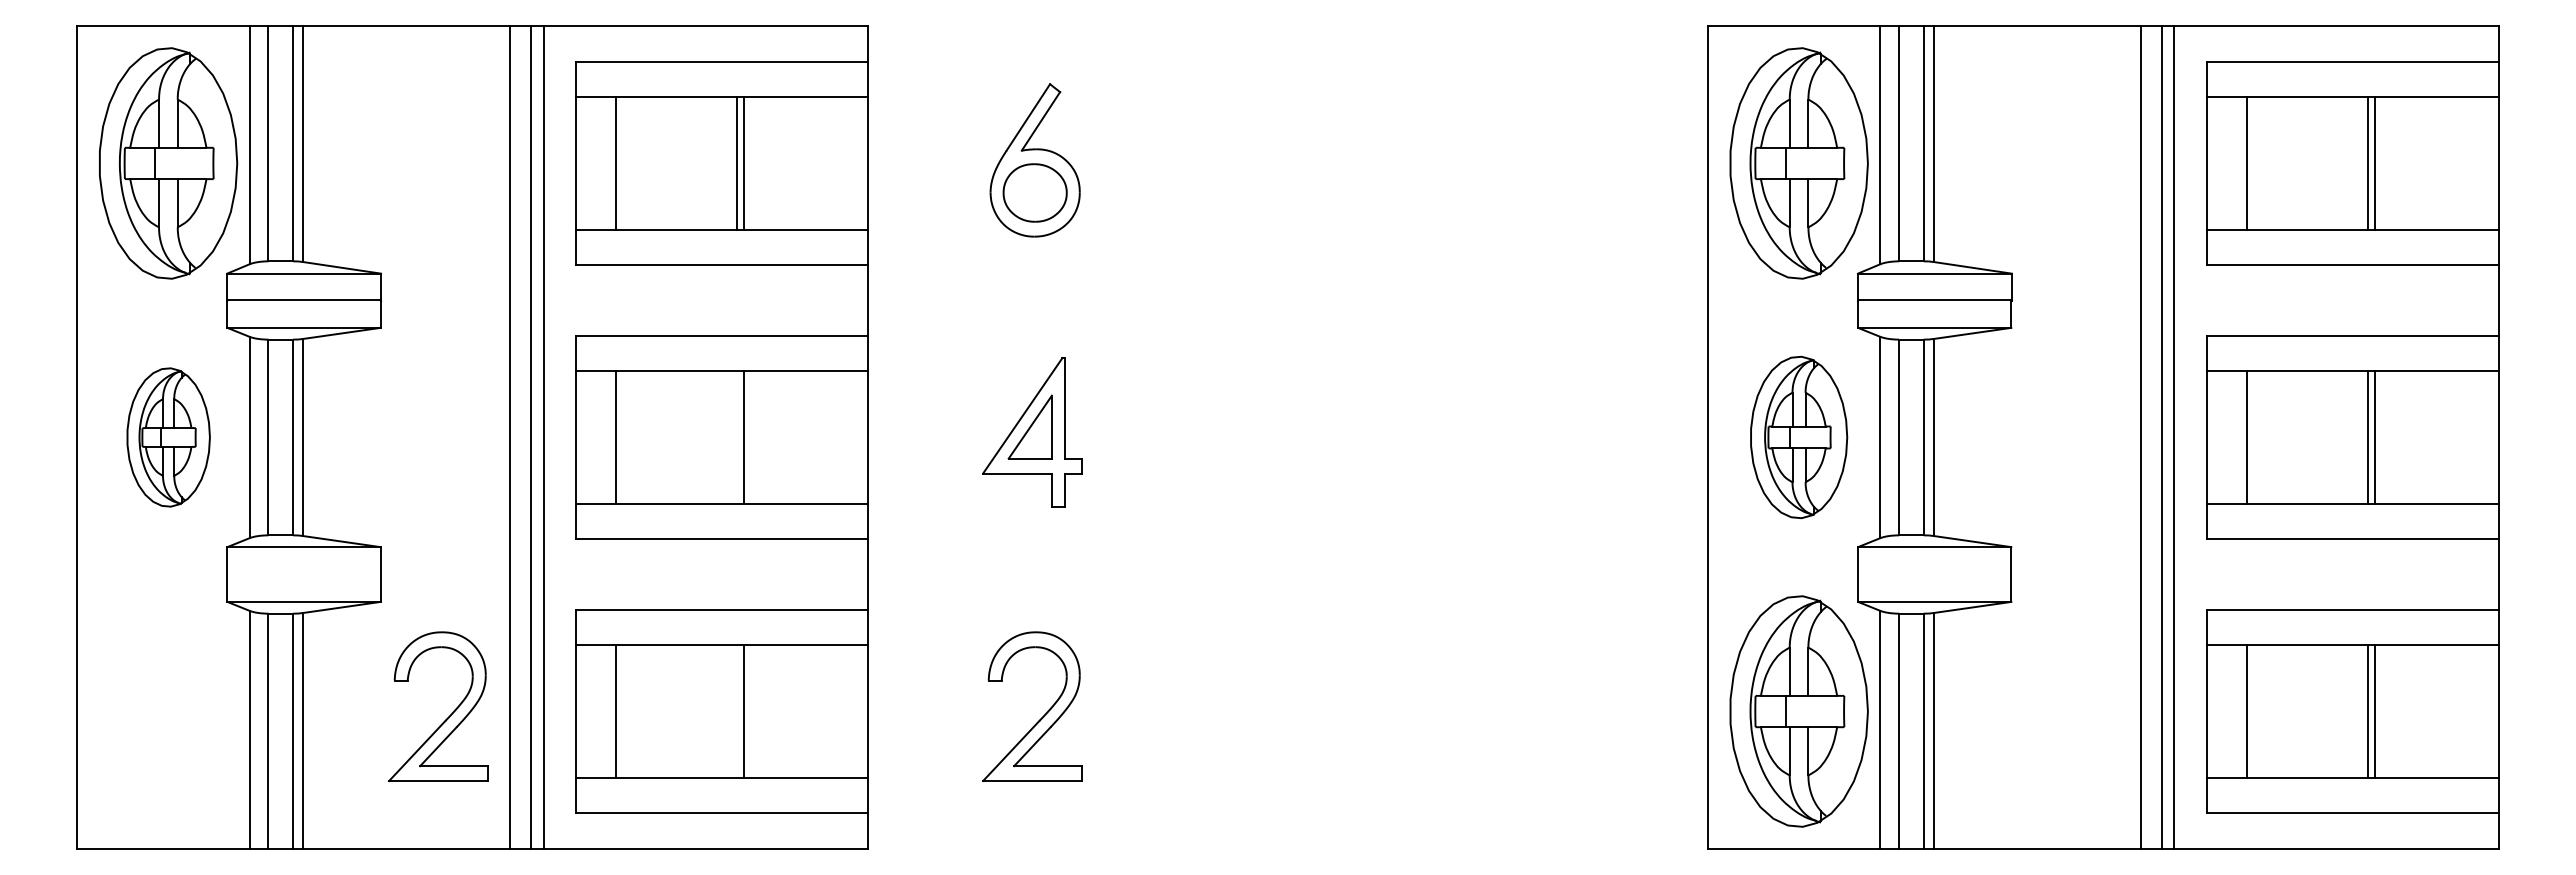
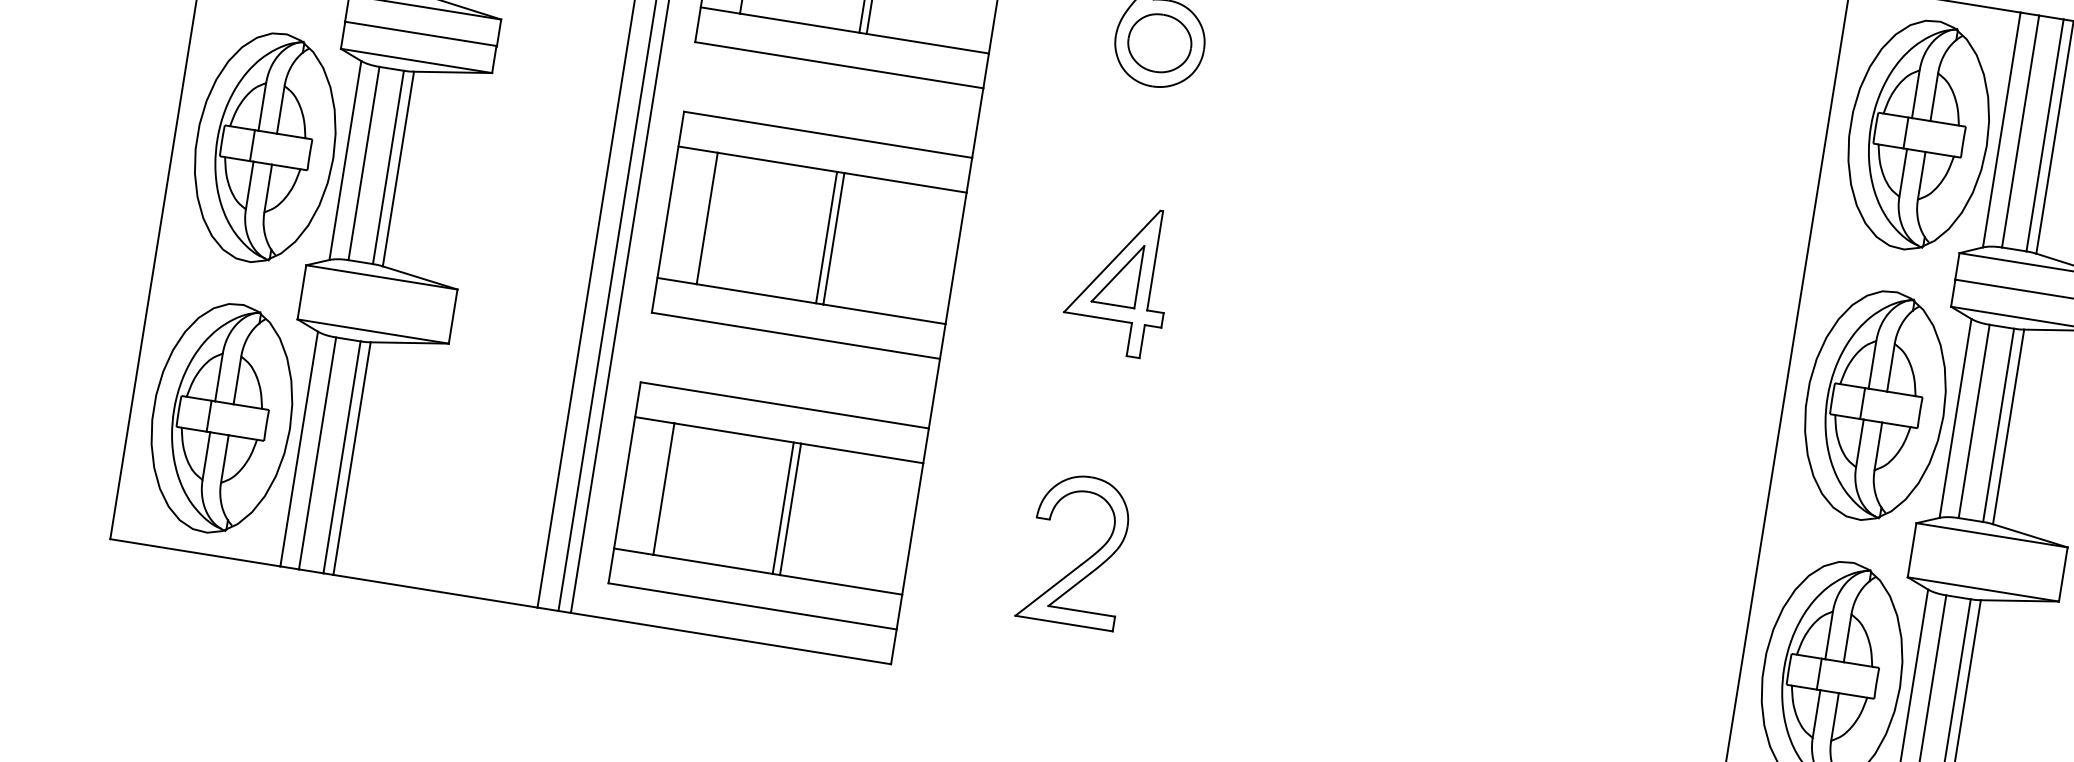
part: (168, 437) -> (265, 147), size x1.67
line: (736, 437) -> (826, 237), added
part: (1798, 437) -> (1874, 405), size x1.43
part: (168, 711) -> (222, 418), added
line: (736, 711) -> (782, 508), added
part: (448, 716) -> (497, 467), removed

